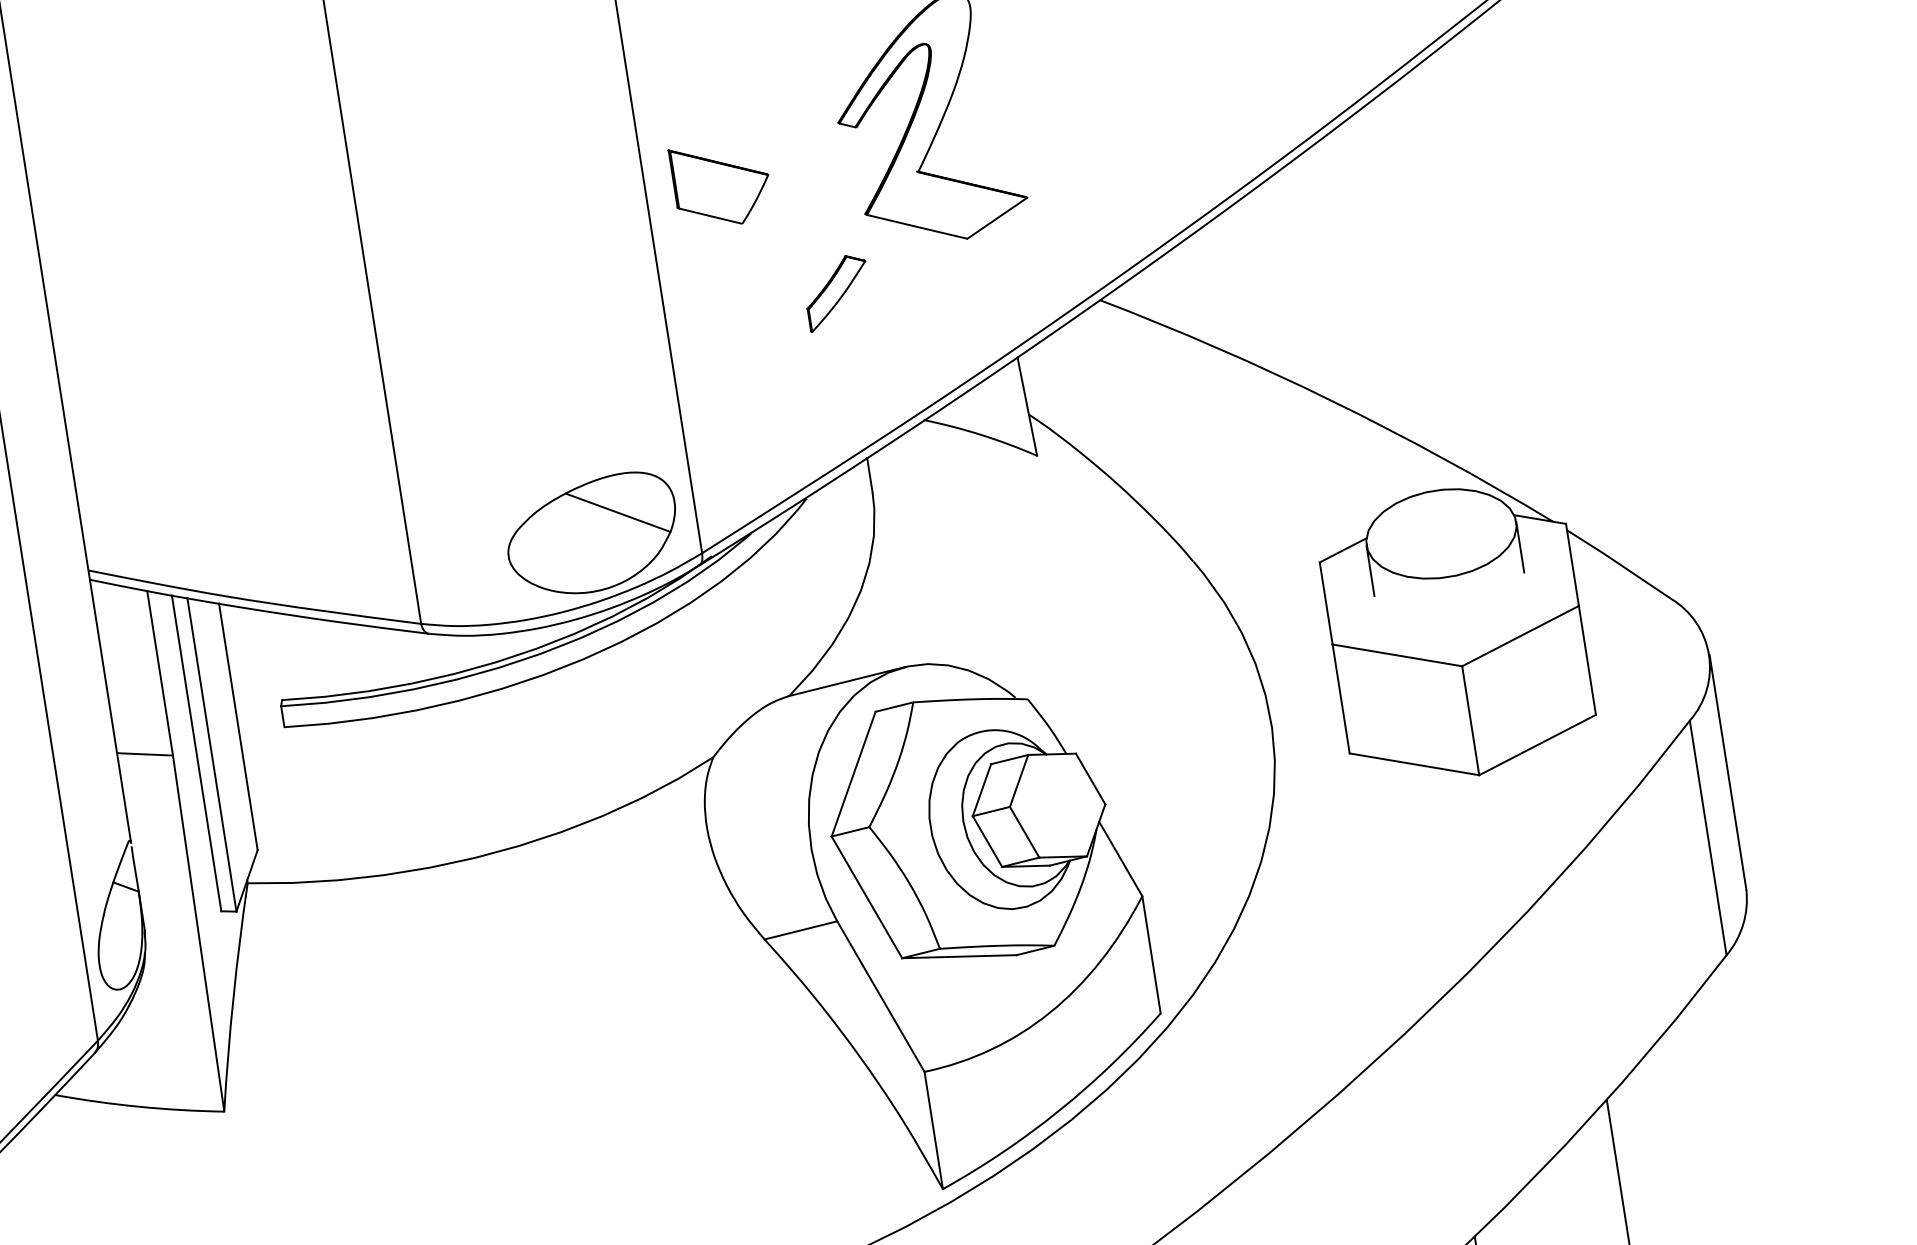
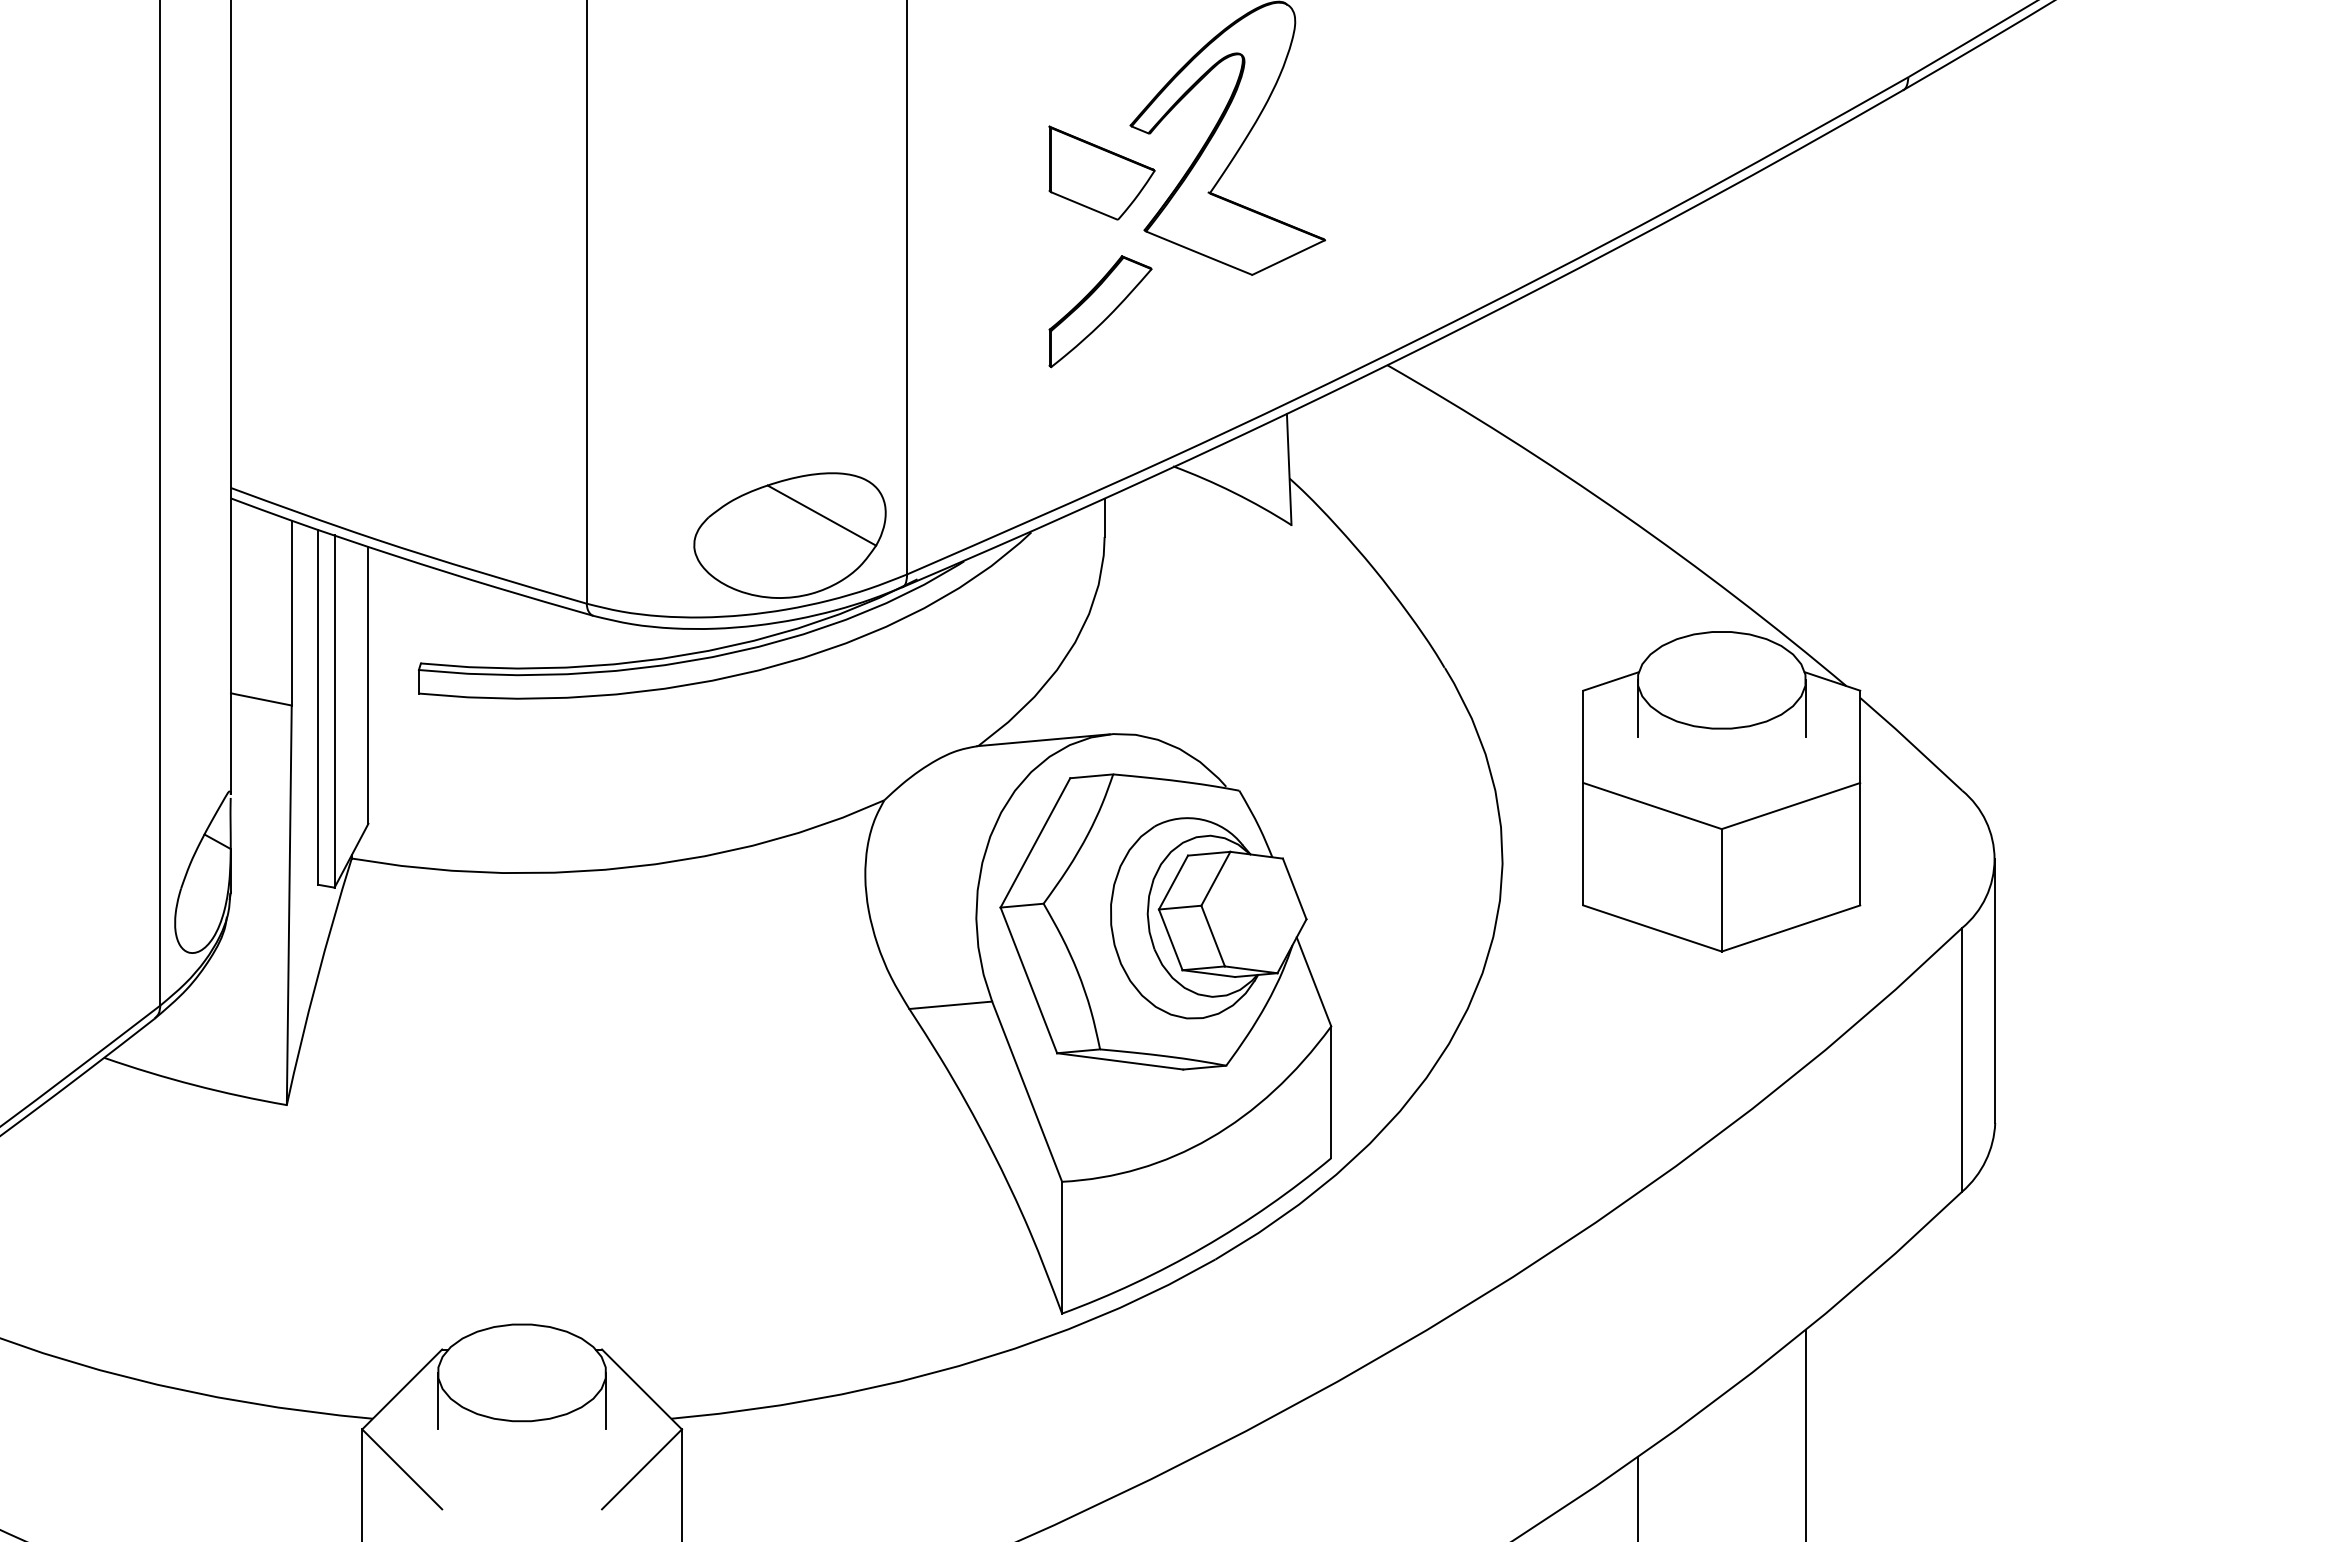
part: (721, 183) -> (1101, 172), moved
part: (837, 292) -> (1100, 311), size x1.43

